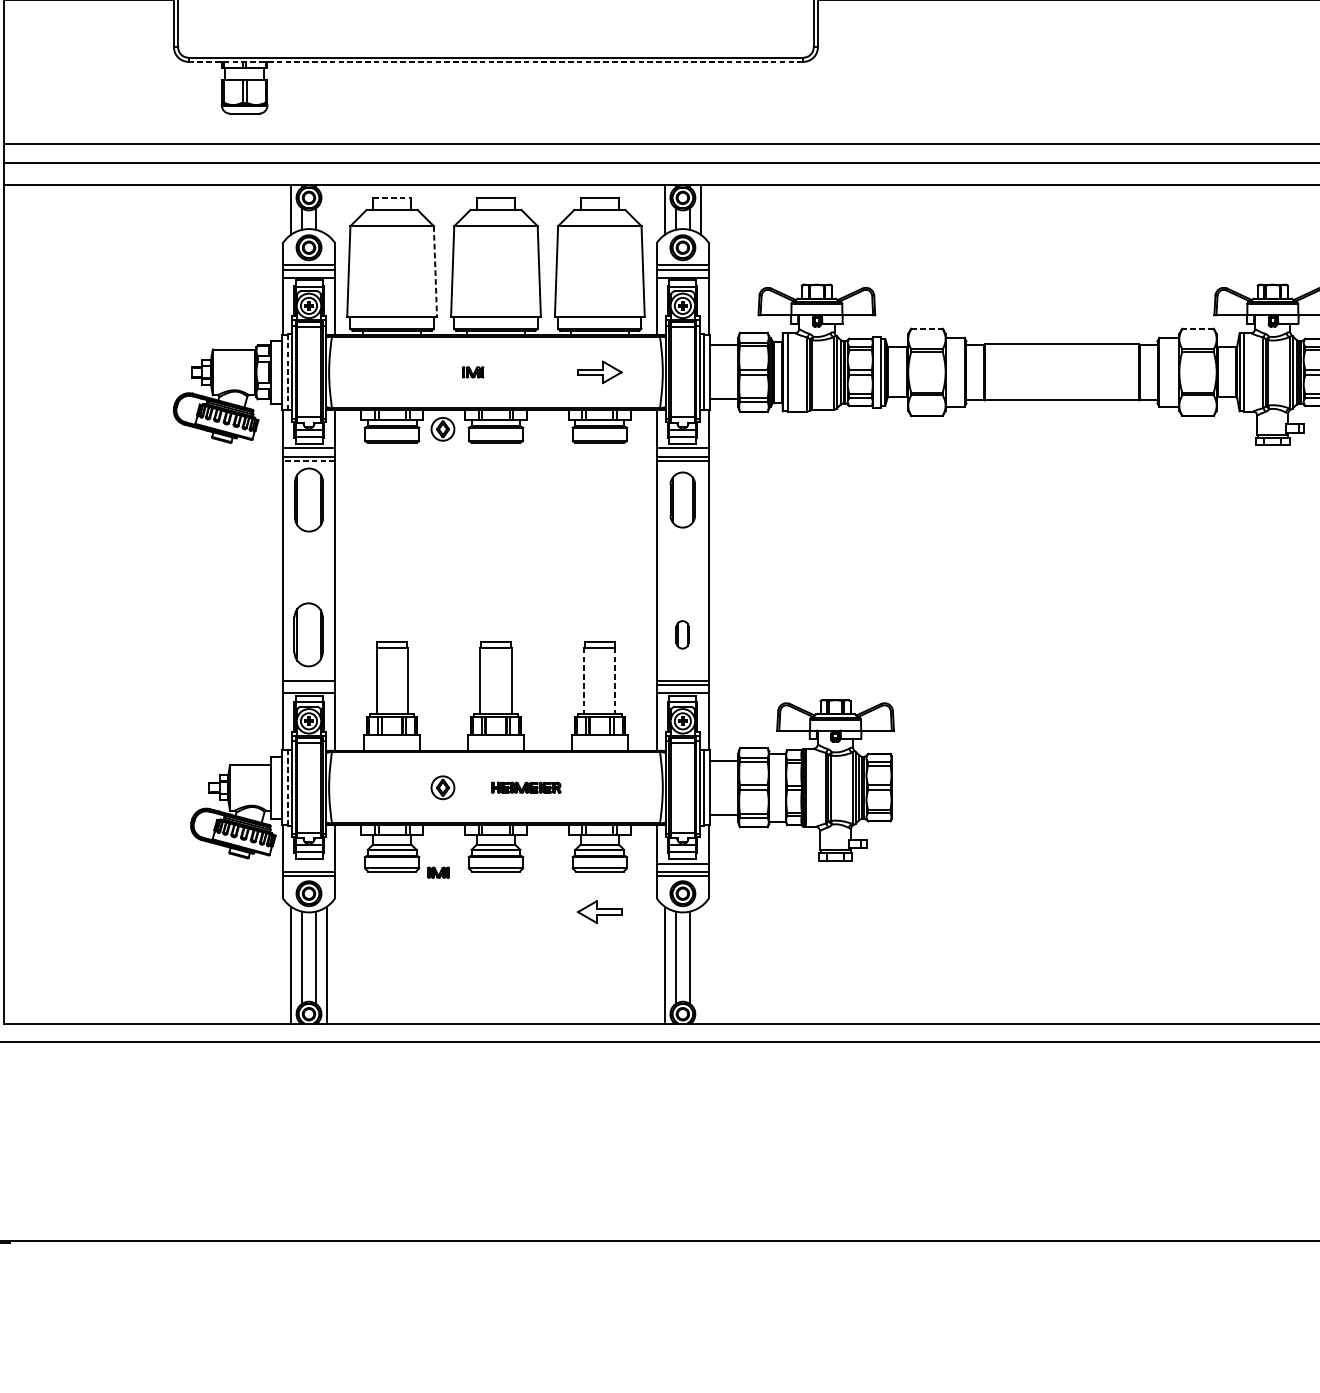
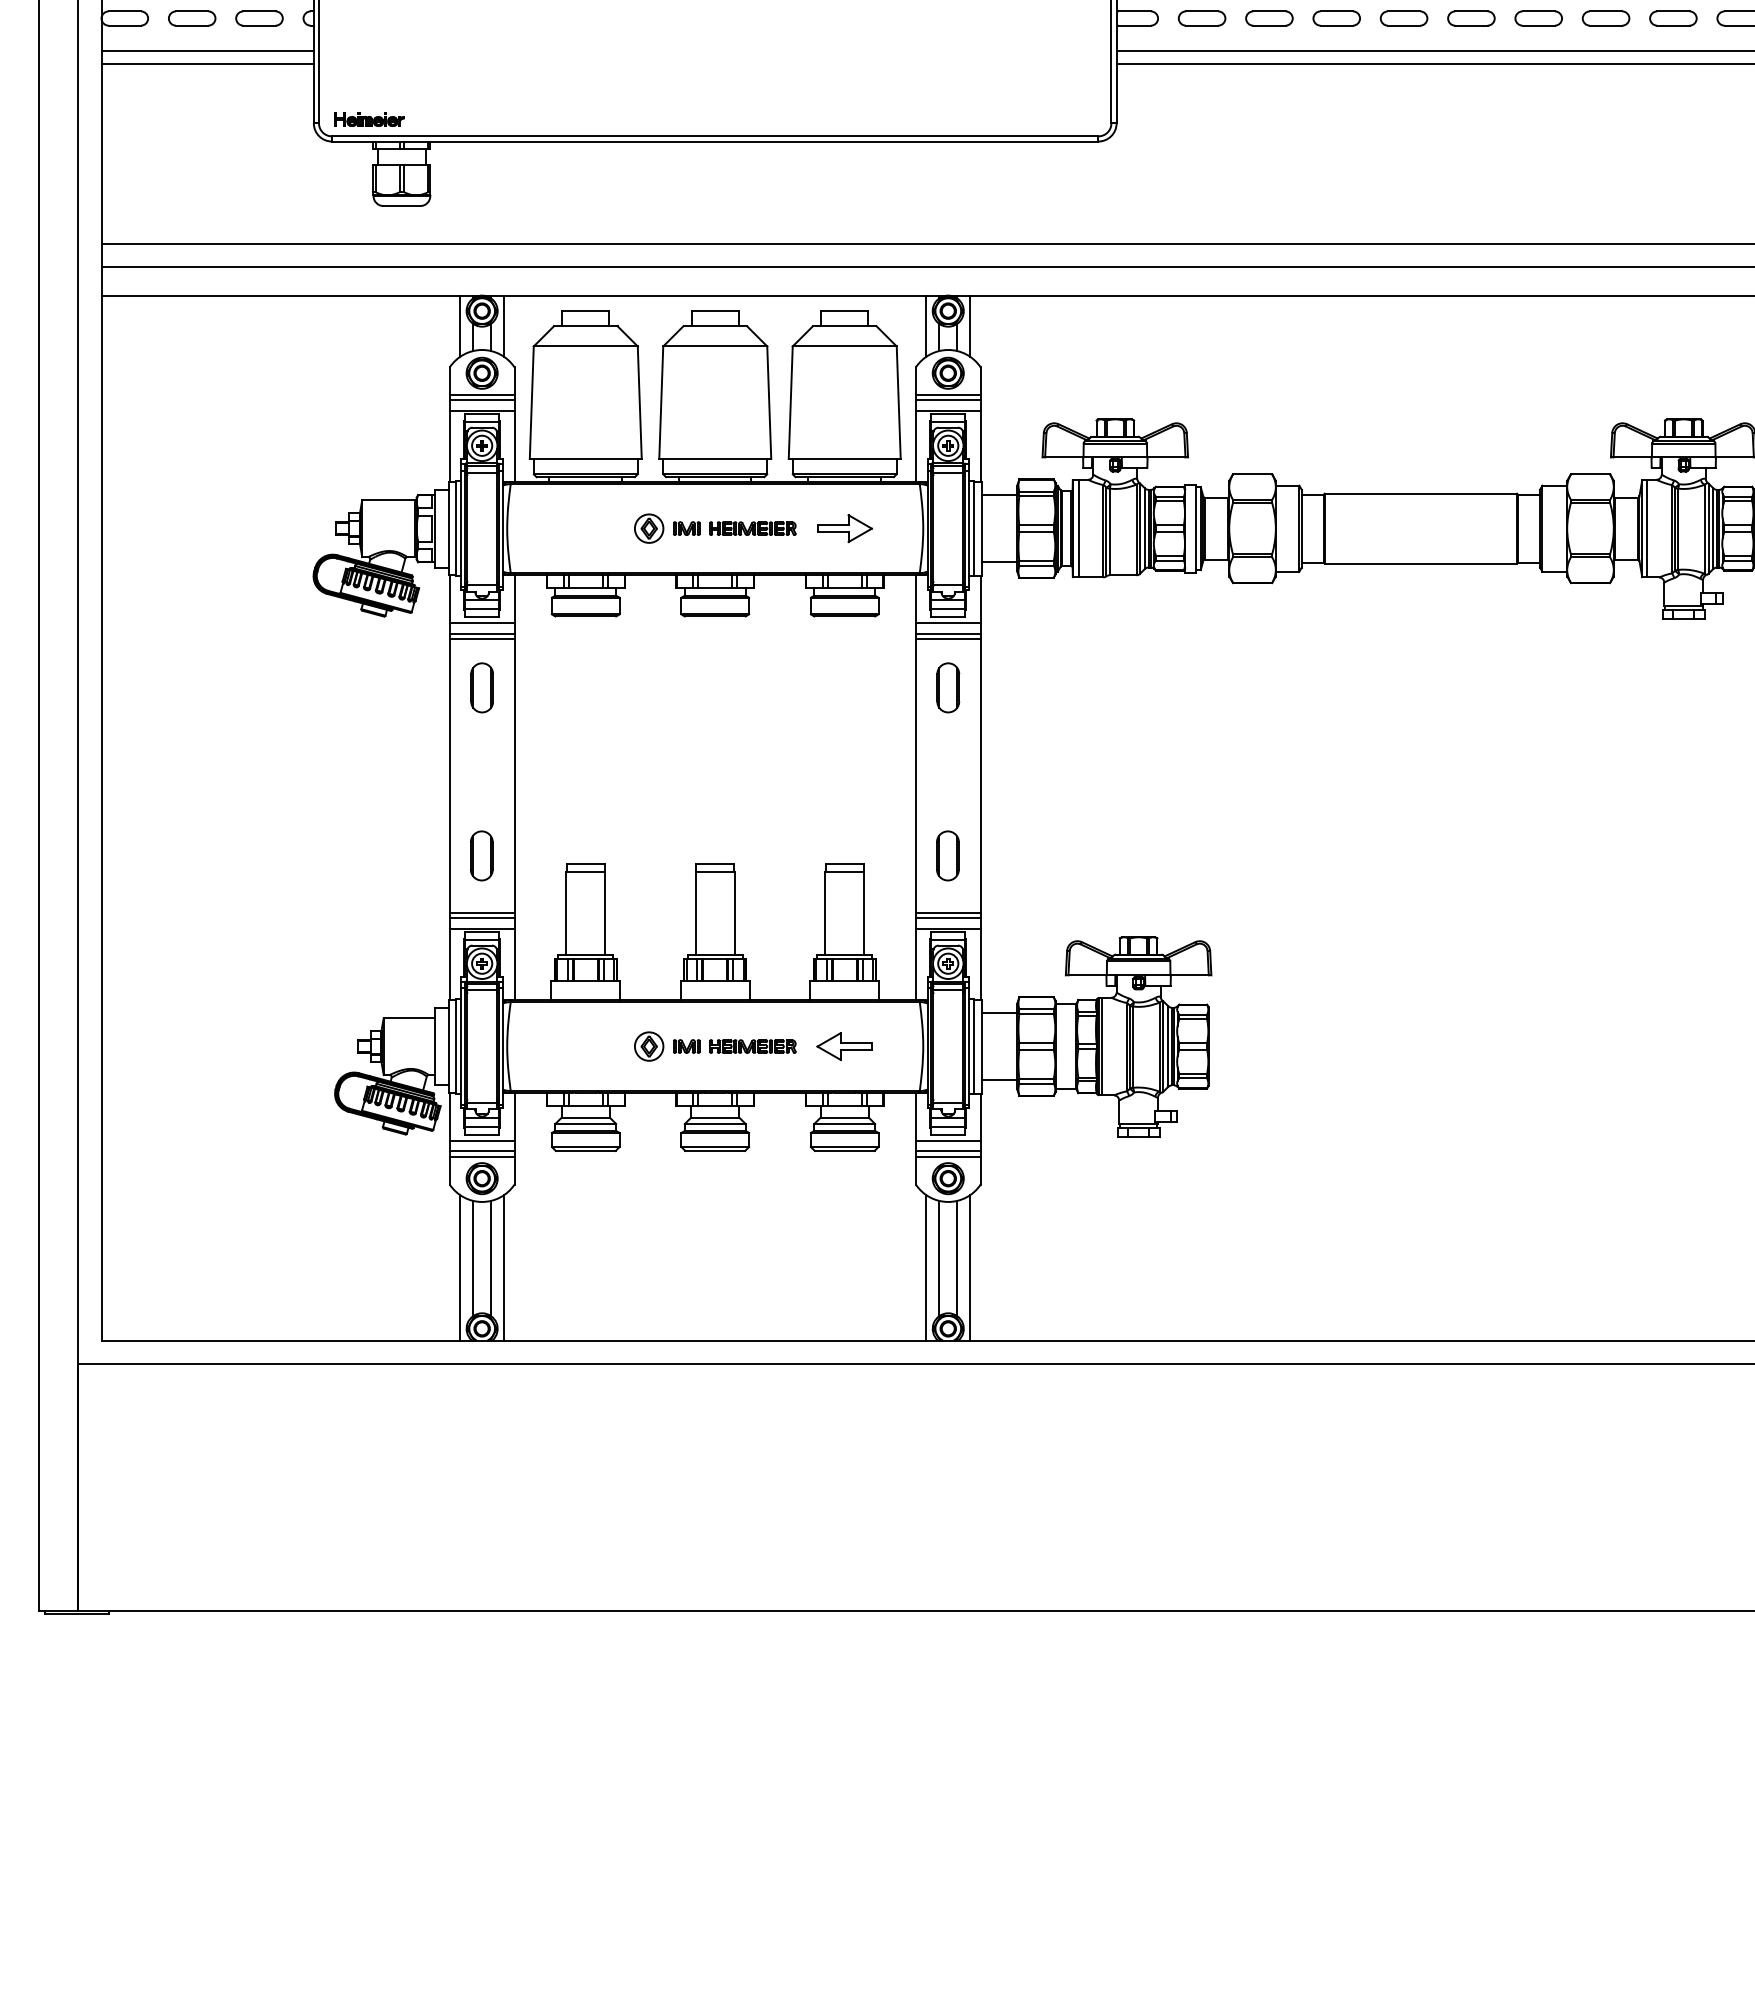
part: (218, 44) -> (369, 119), added
line: (496, 61) -> (715, 141), dashed -> solid
line: (392, 198) -> (586, 311), dashed -> solid
line: (326, 209) -> (504, 325), added
line: (435, 271) -> (639, 403), dashed -> solid
line: (926, 328) -> (1252, 474), dashed -> solid
line: (1198, 328) -> (1590, 474), dashed -> solid
line: (288, 372) -> (456, 528), dashed -> solid
part: (525, 372) -> (752, 528), added
part: (443, 429) -> (649, 528), moved
line: (308, 460) -> (481, 638), dashed -> solid
part: (308, 499) -> (481, 687), size x0.62
part: (683, 499) -> (948, 687), size x0.71
part: (308, 634) -> (481, 855), size x0.62
part: (682, 634) -> (947, 855), size x1.43
line: (584, 681) -> (825, 913), dashed -> solid
line: (615, 681) -> (864, 913), dashed -> solid
line: (308, 685) -> (481, 918), added
line: (288, 787) -> (456, 1046), dashed -> solid
line: (308, 863) -> (481, 1141), added
part: (438, 872) -> (686, 1046), moved
part: (599, 912) -> (844, 1046), moved
line: (700, 964) -> (970, 1267), added

